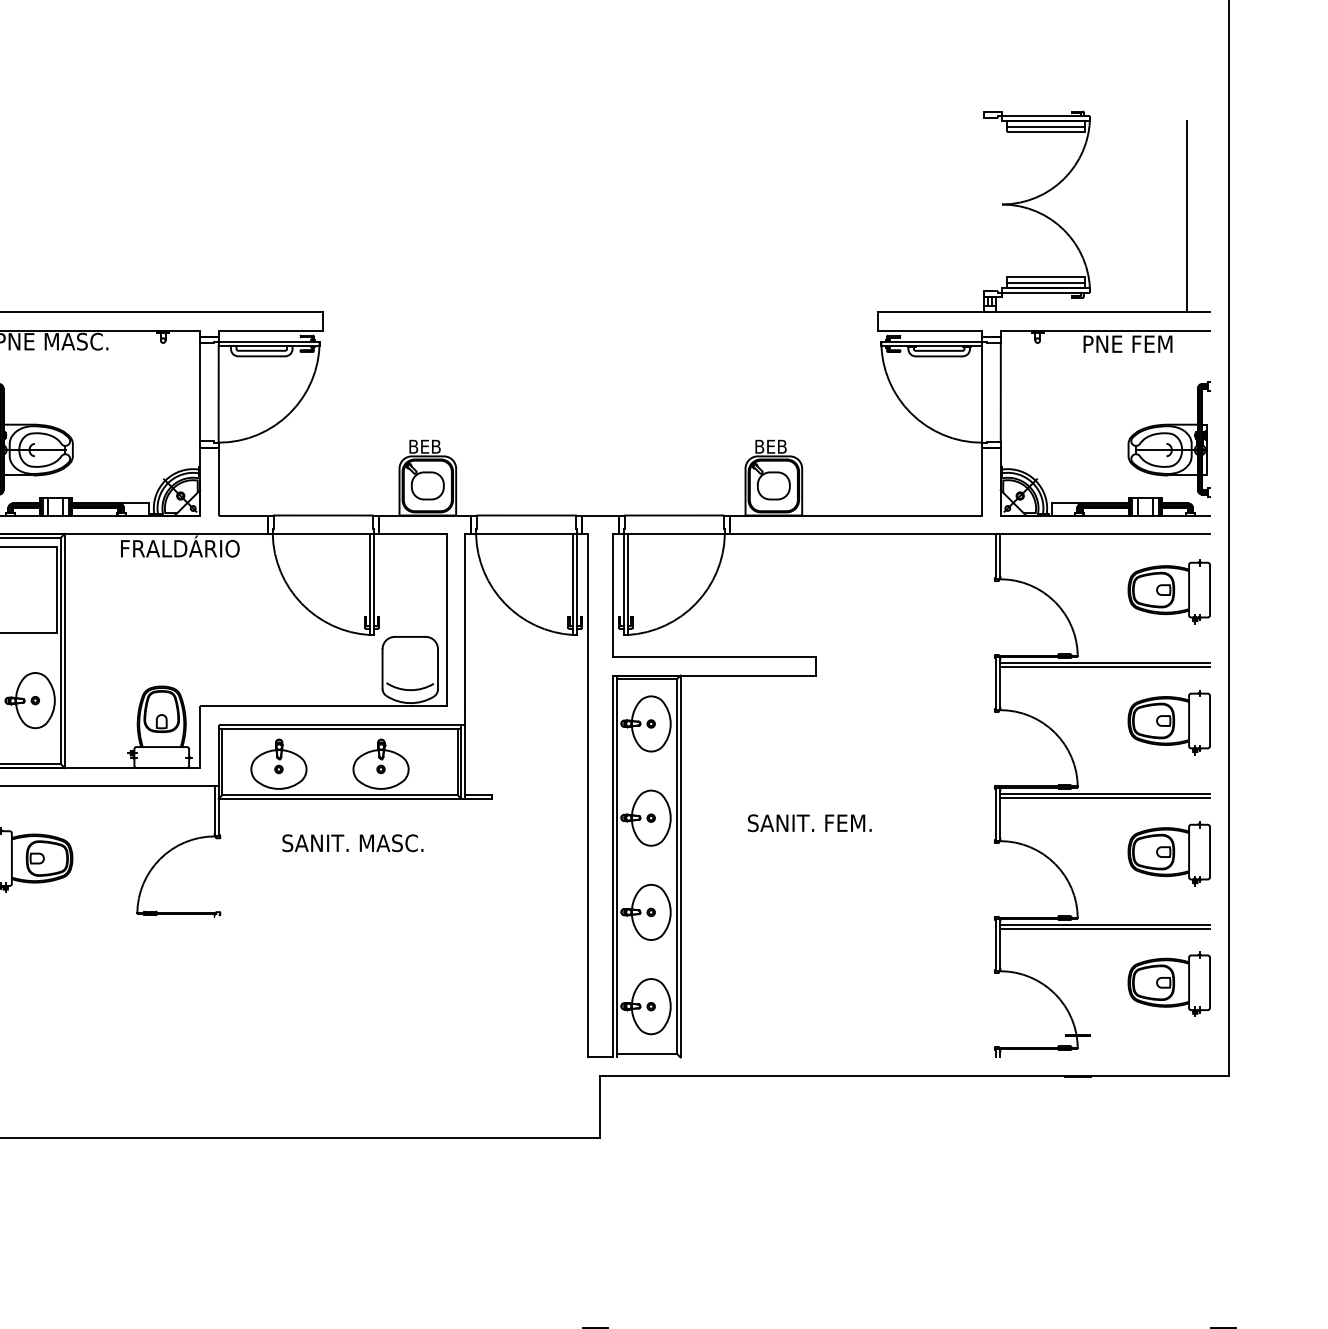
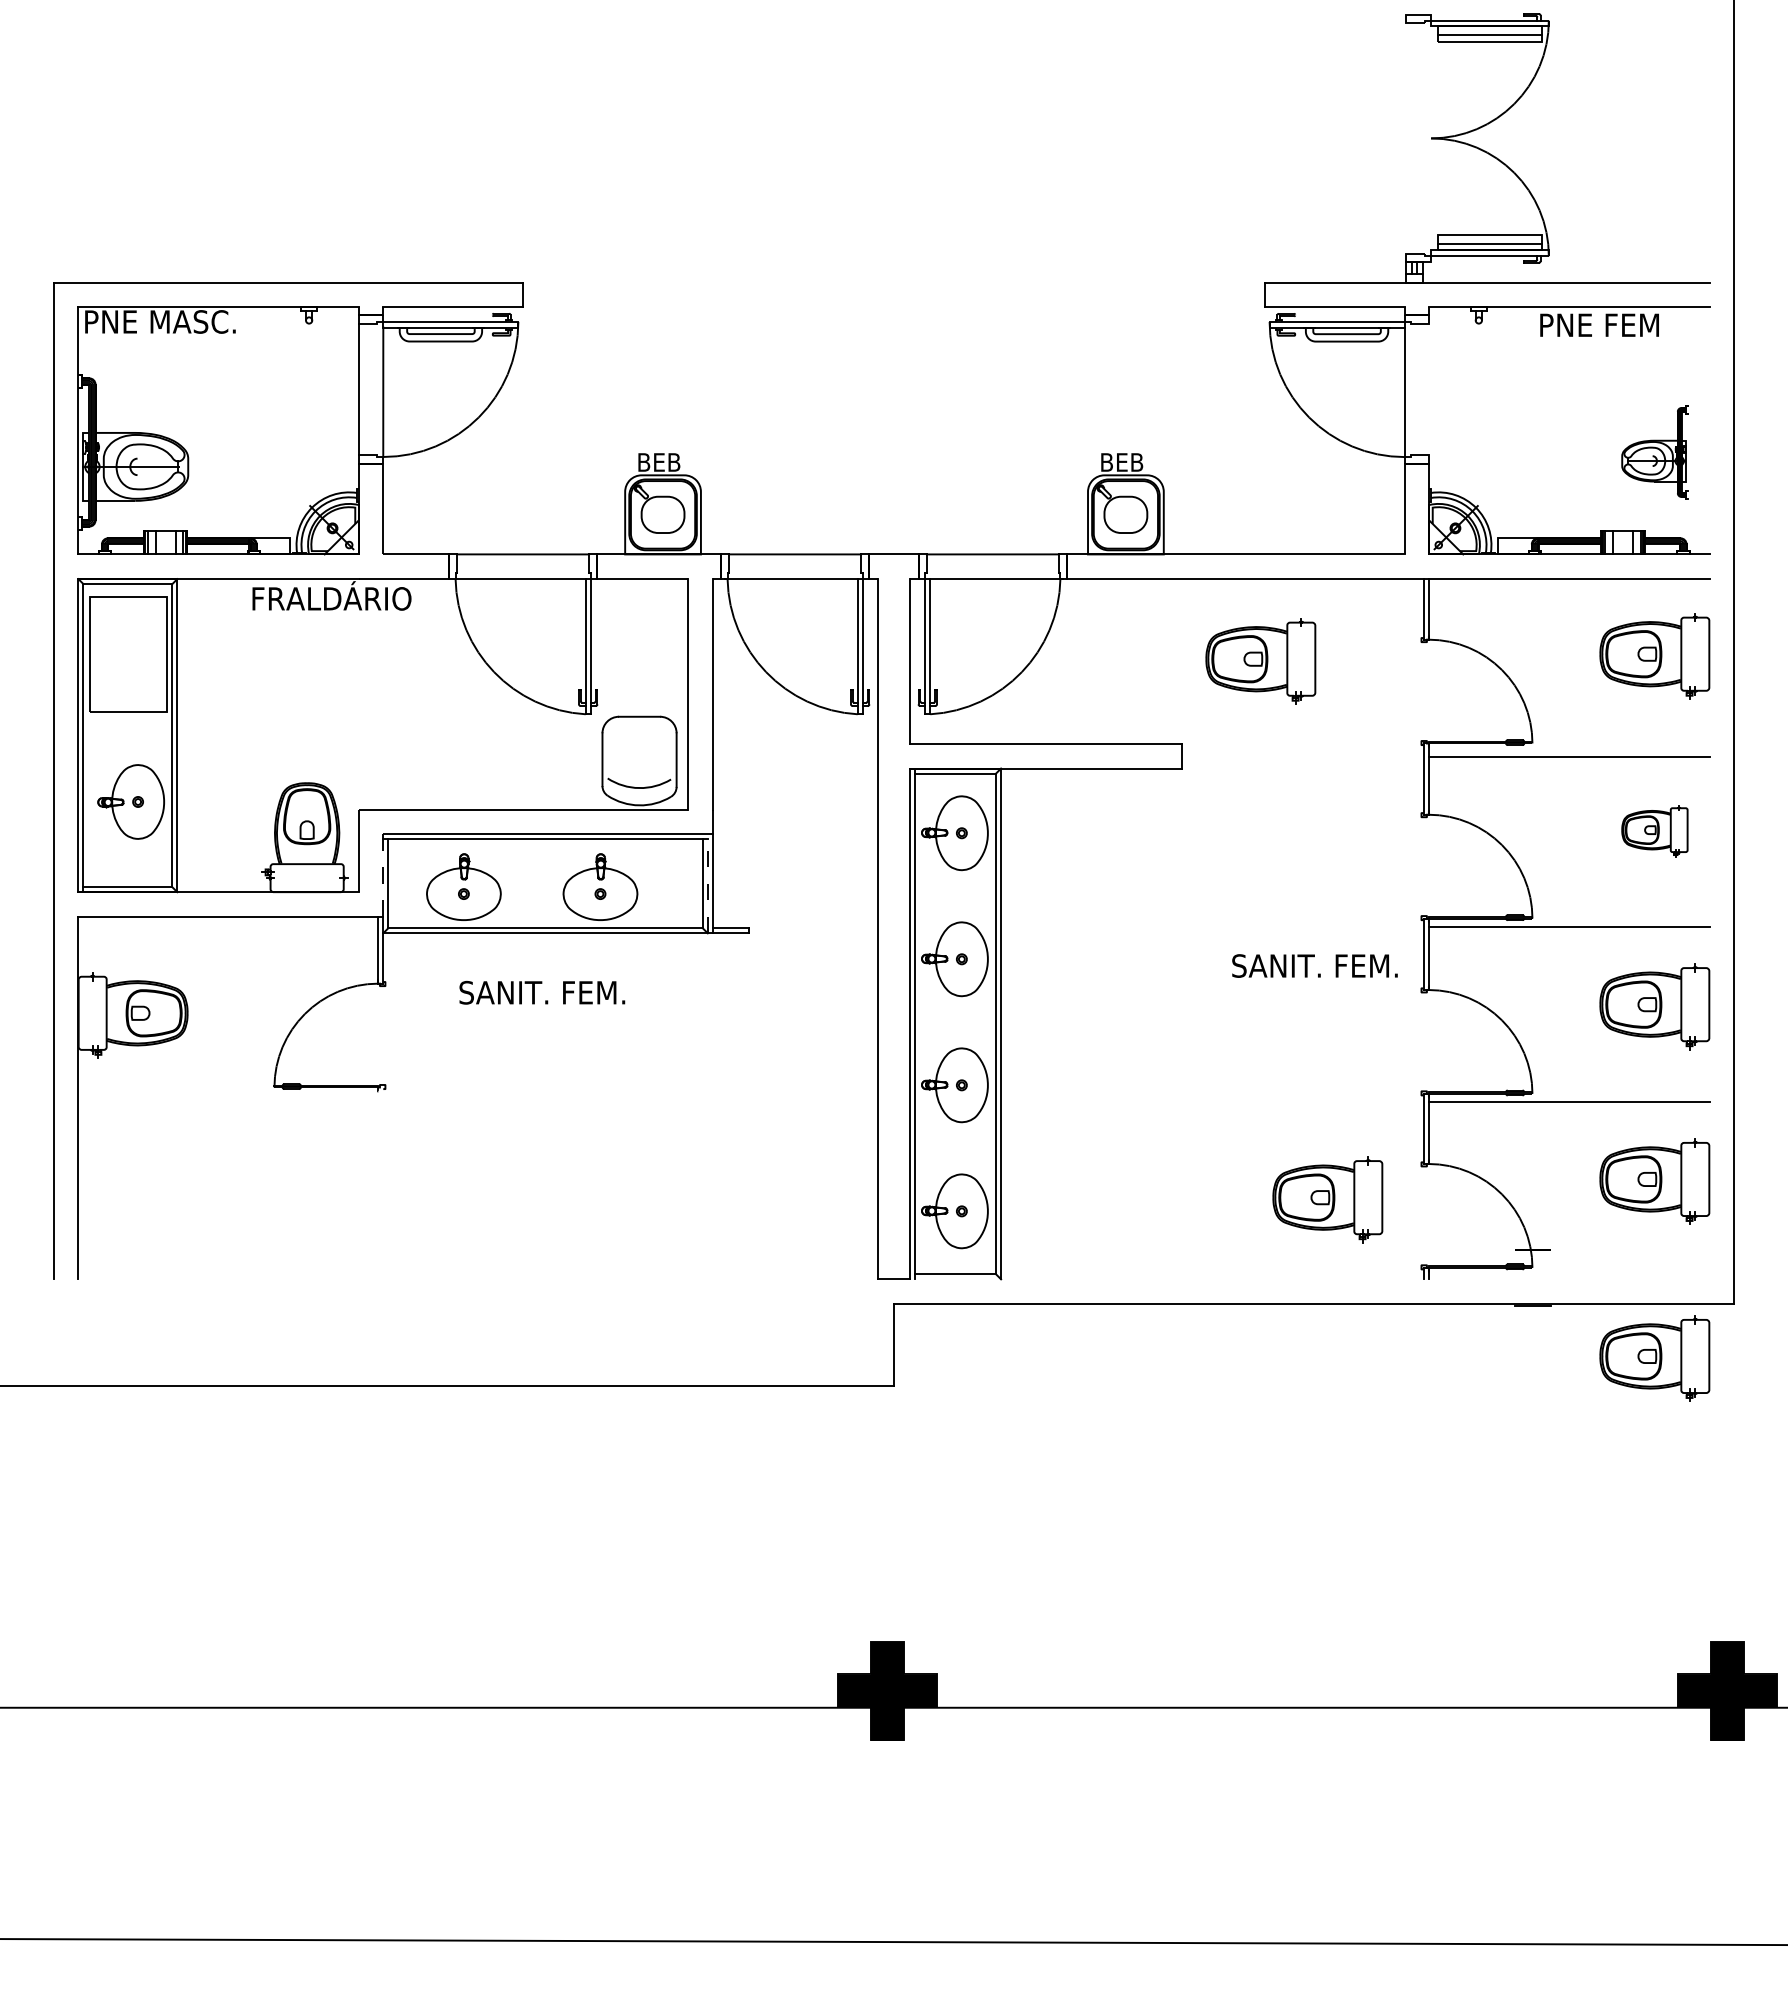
line: (1186, 216) -> (1678, 154), removed
line: (1000, 392) -> (1429, 389), removed
part: (1169, 439) -> (1654, 452), size x0.6
part: (874, 595) -> (1260, 661), added
line: (1104, 662) -> (1568, 751), removed
part: (1169, 722) -> (1654, 831), size x0.6
line: (218, 756) -> (383, 876), solid -> dashed
line: (461, 761) -> (707, 883), solid -> dashed
line: (1104, 797) -> (1568, 931), removed
text: (809, 822) -> (1314, 965), moved
text: (349, 843) -> (558, 992), SANIT. MASC. -> SANIT. FEM.
line: (1104, 928) -> (1568, 1106), removed
part: (924, 997) -> (1327, 1199), added
part: (1169, 1116) -> (1654, 1358), added

